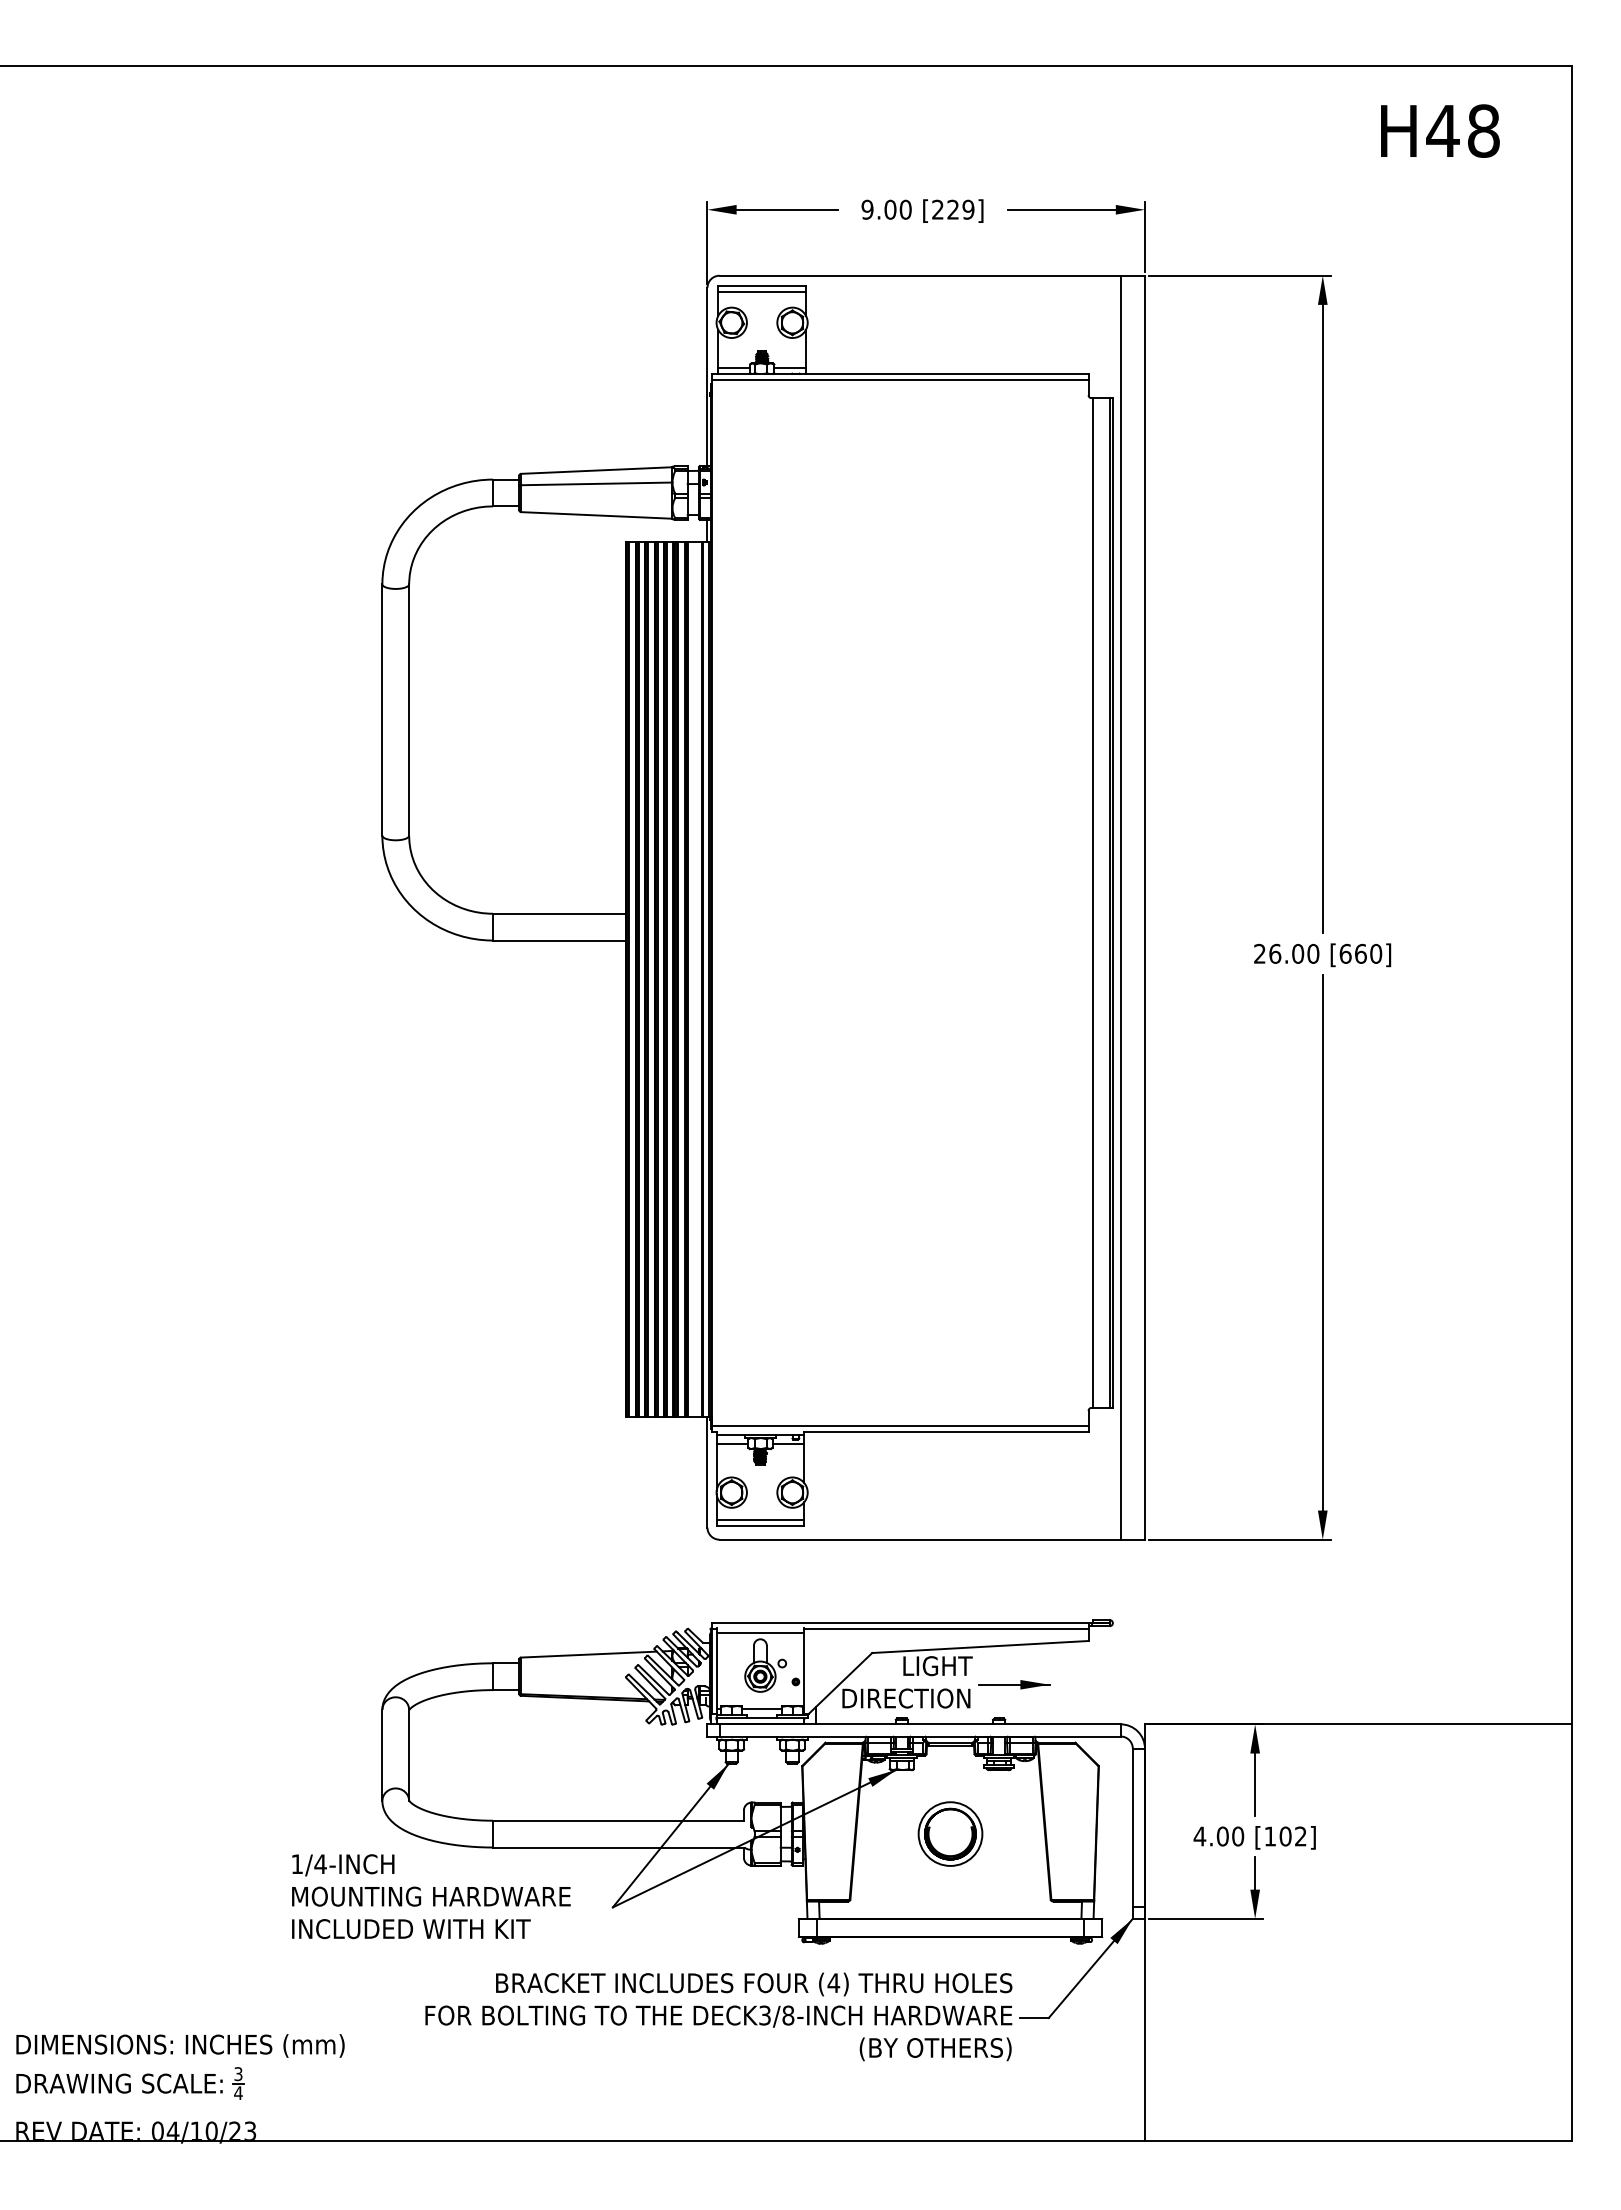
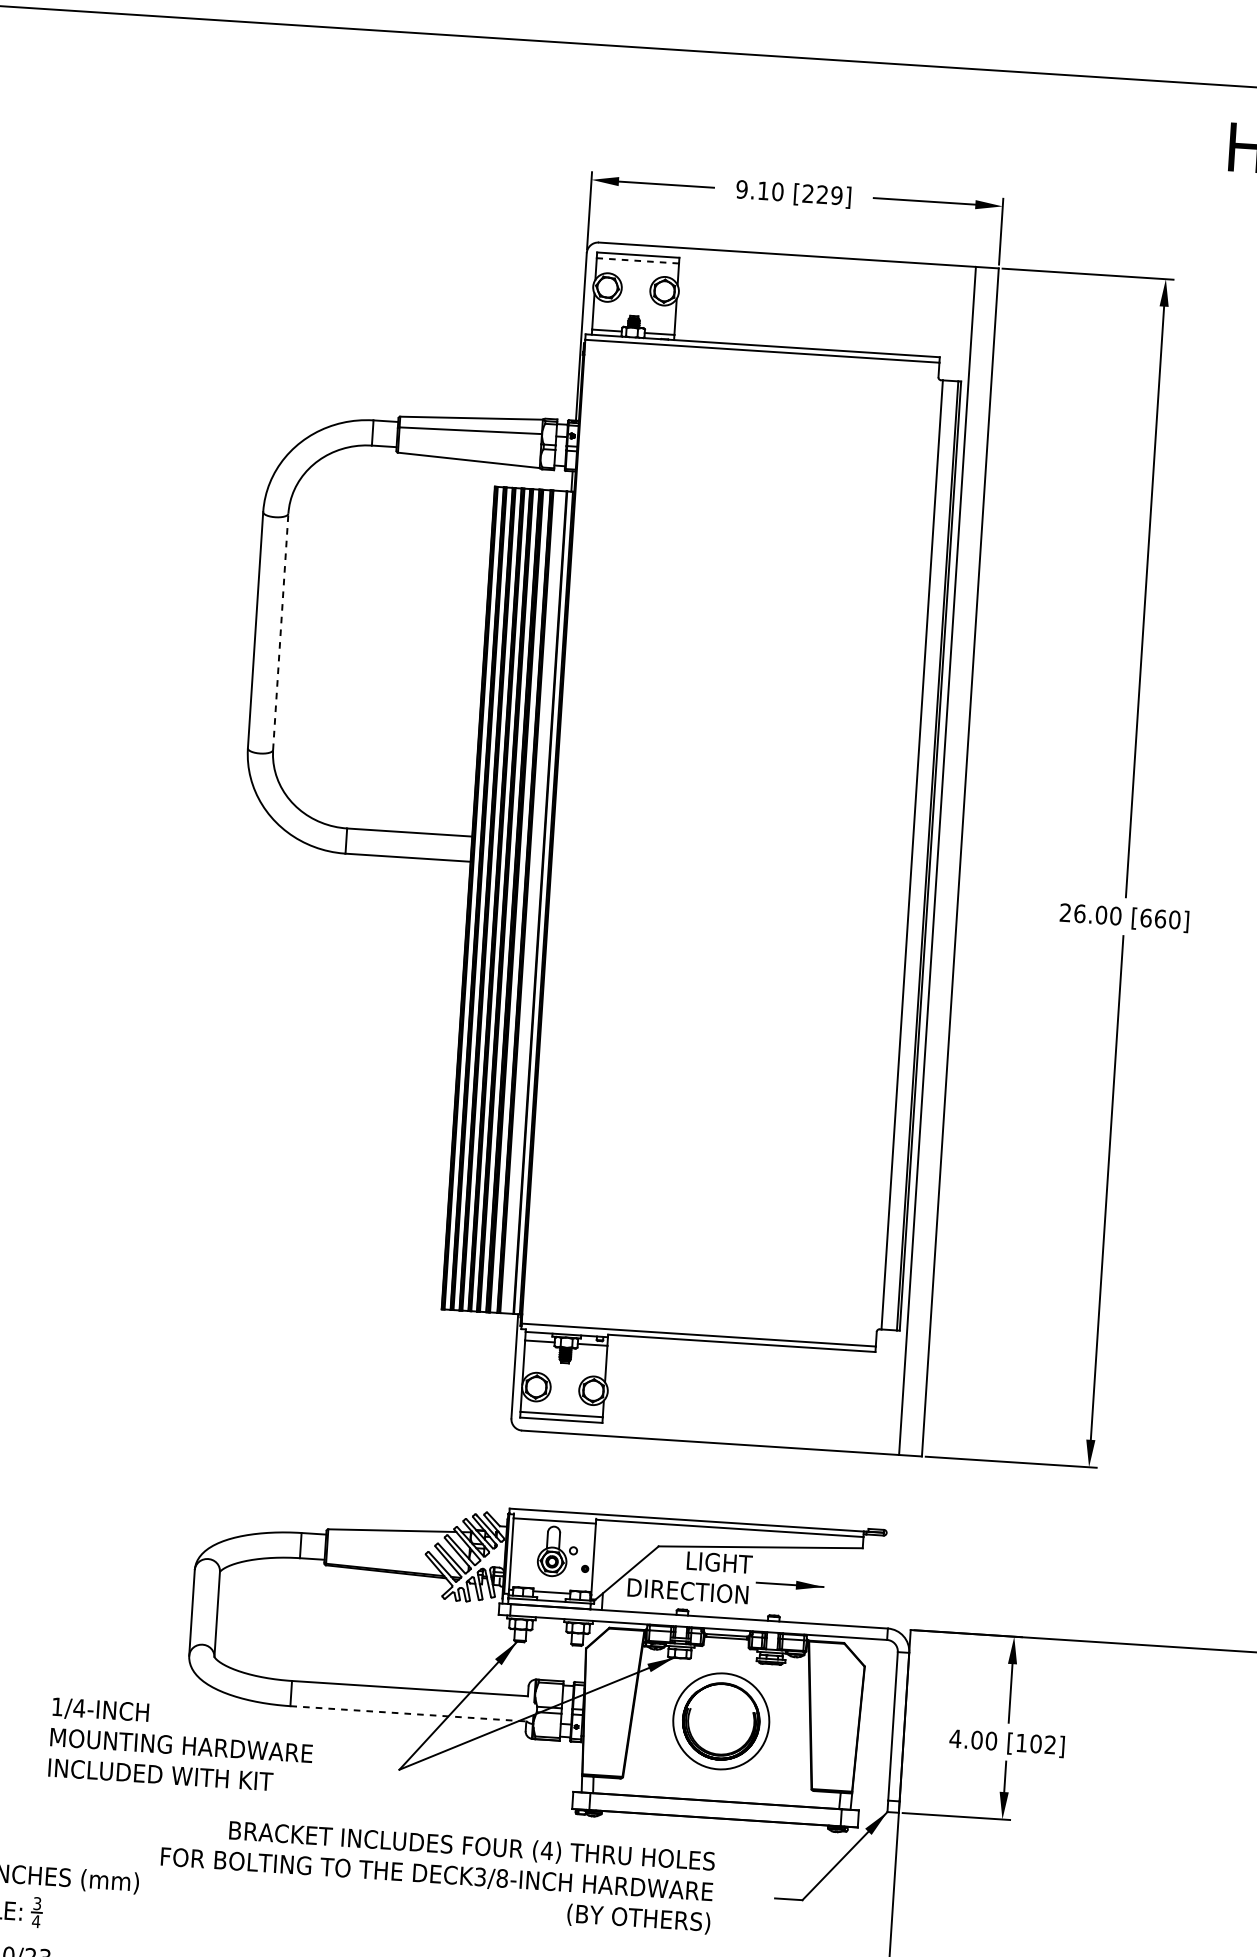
text: (890, 209) -> (763, 190), 9.00 -> 9.10
line: (762, 292) -> (638, 260), solid -> dashed
line: (409, 710) -> (281, 632), solid -> dashed
part: (950, 1833) -> (721, 1720), size x1.6
line: (618, 1847) -> (408, 1713), solid -> dashed
text: (431, 1896) -> (181, 1745), moved
text: (718, 2016) -> (436, 1875), moved

